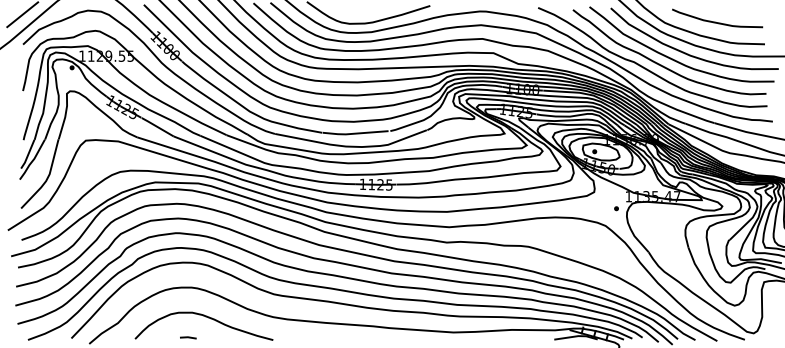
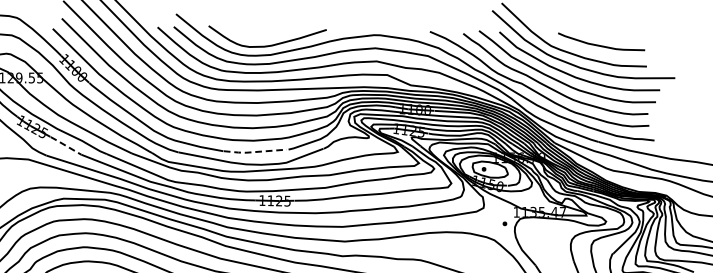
line: (157, 126) -> (65, 145), solid -> dashed
line: (354, 133) -> (254, 151), solid -> dashed

